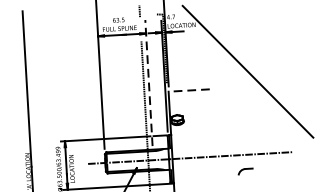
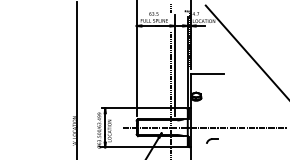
line: (149, 82) -> (175, 65), dashed -> solid
line: (189, 90) -> (207, 73), dashed -> solid
part: (245, 170) -> (212, 140), moved

